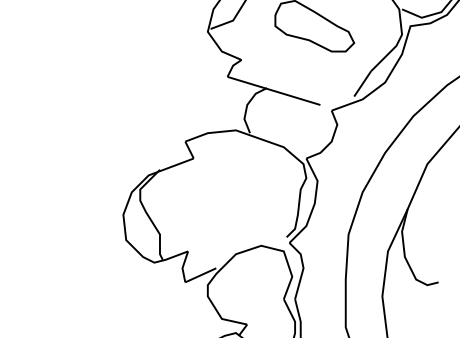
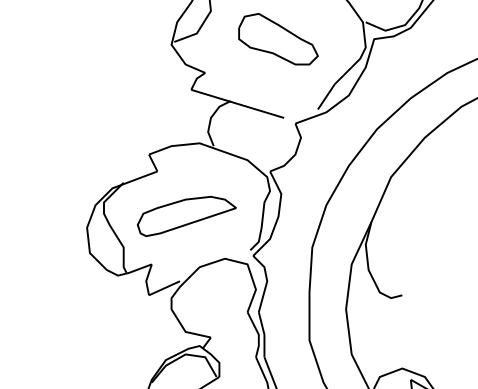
part: (222, 203) -> (186, 216), added

